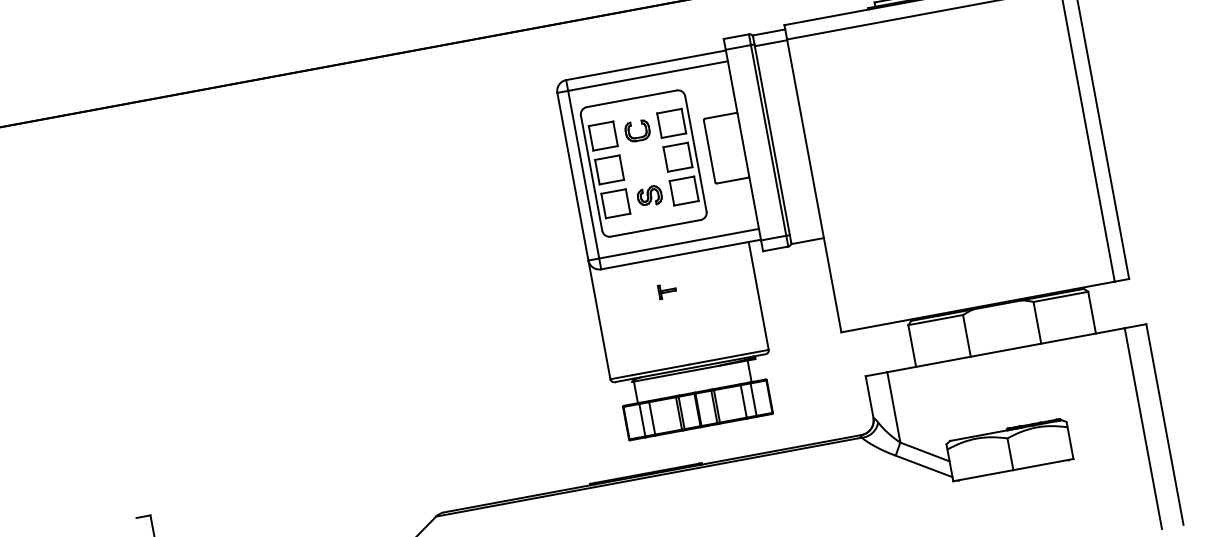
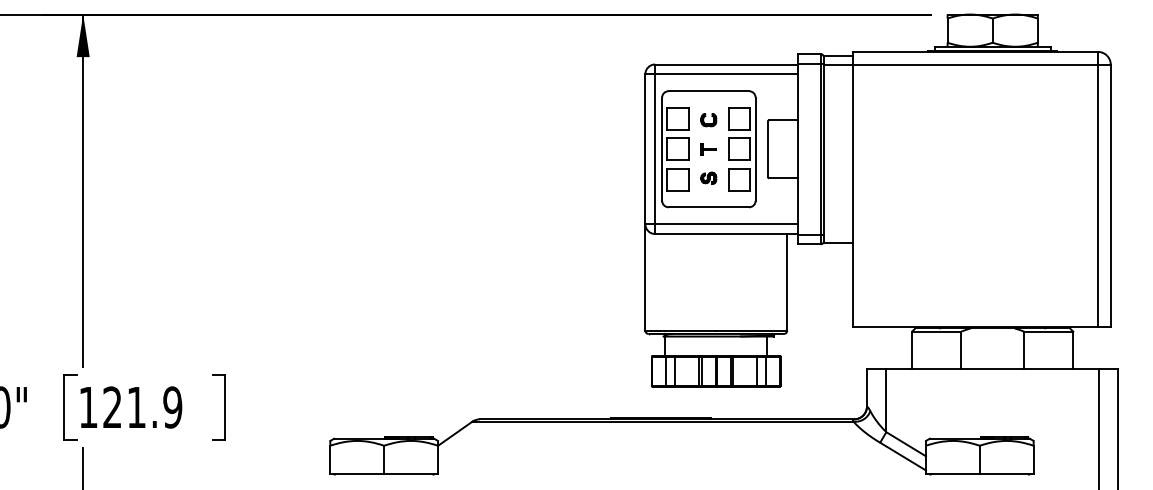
part: (637, 131) -> (708, 120), size x0.71
part: (649, 195) -> (708, 177), size x0.71
part: (666, 291) -> (708, 149), moved

